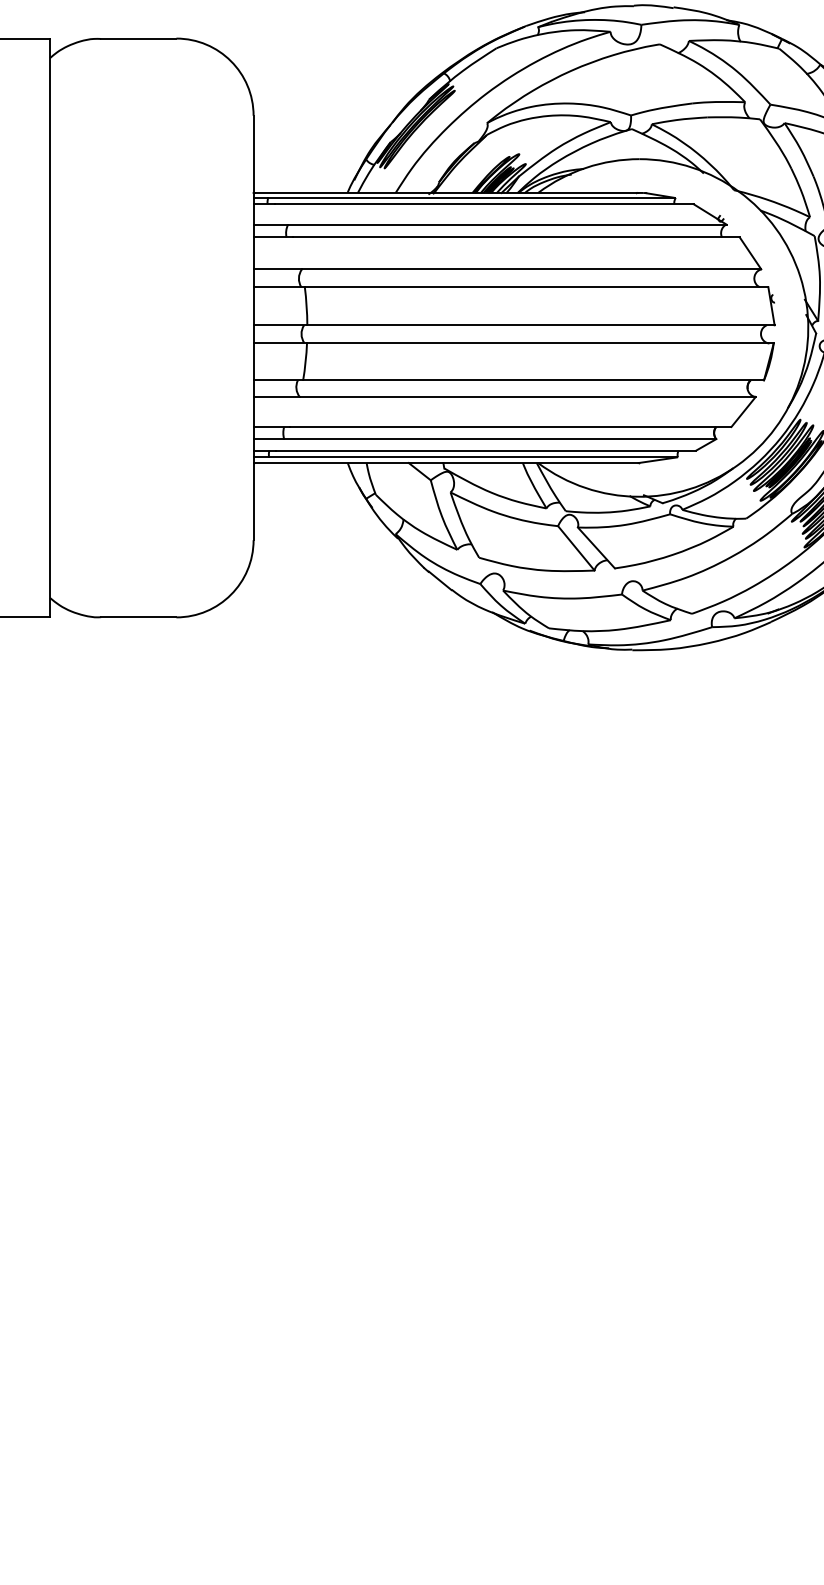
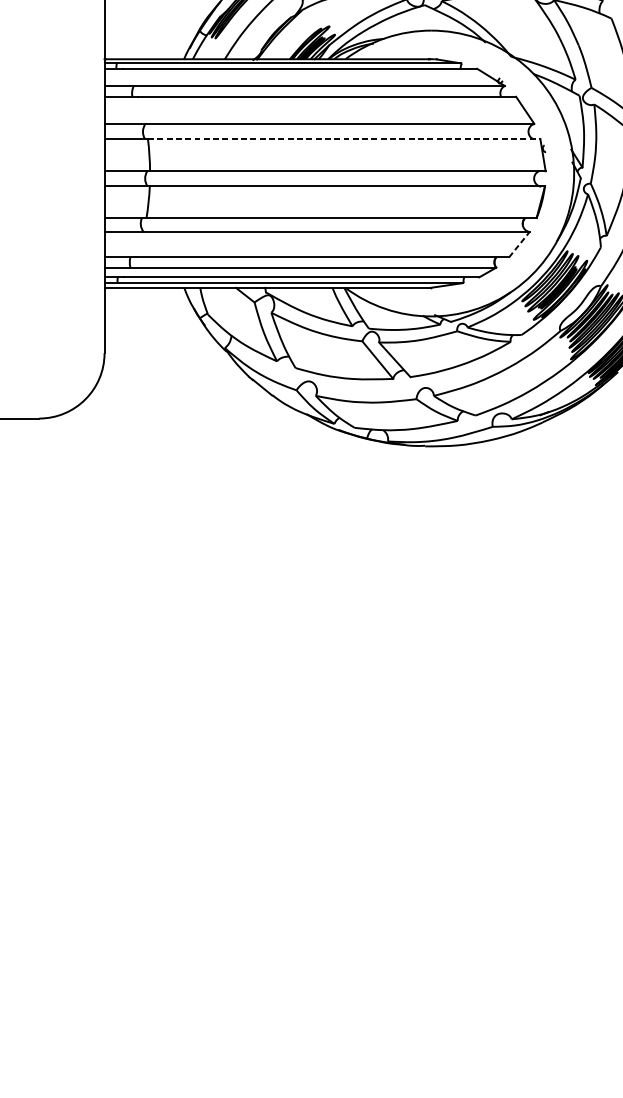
line: (536, 287) -> (344, 139), solid -> dashed
line: (743, 411) -> (519, 244), solid -> dashed

